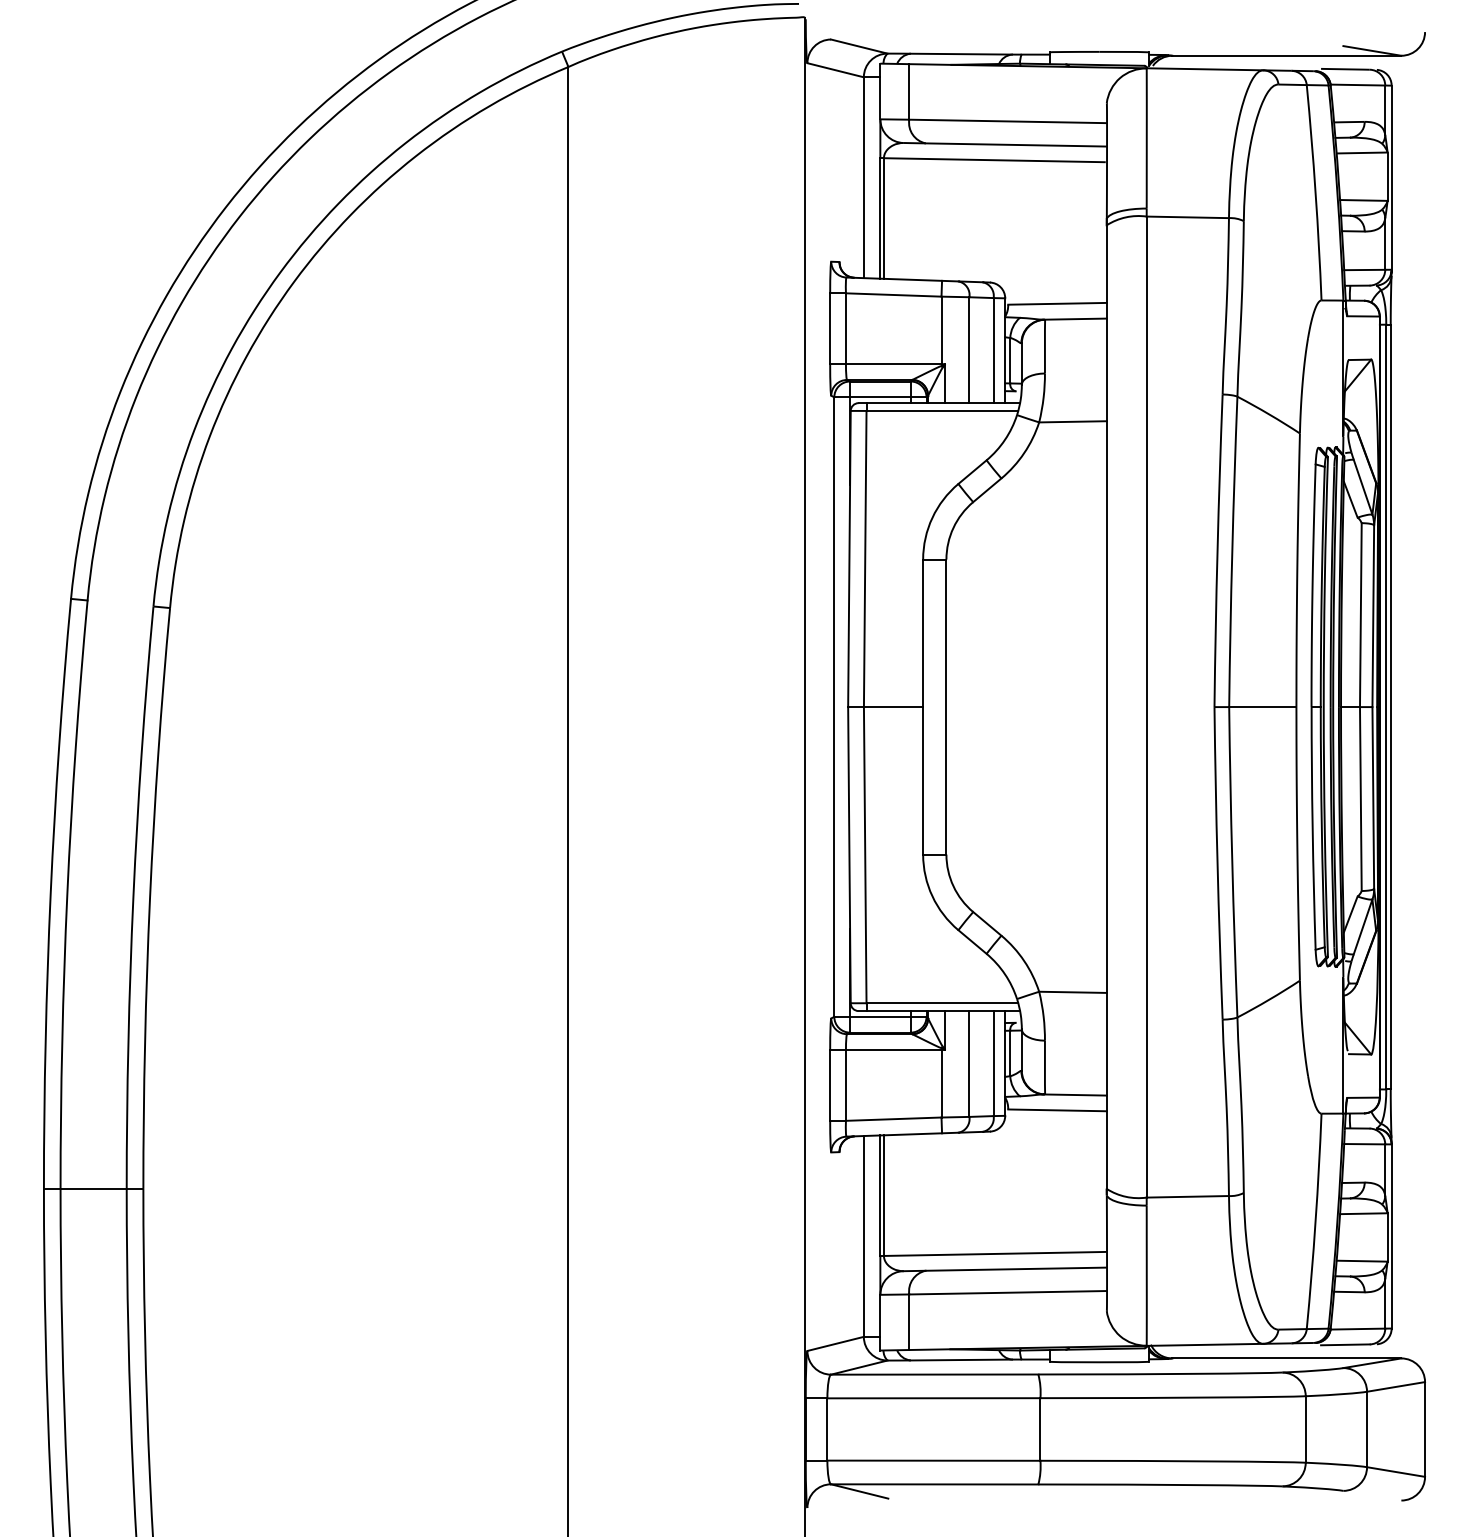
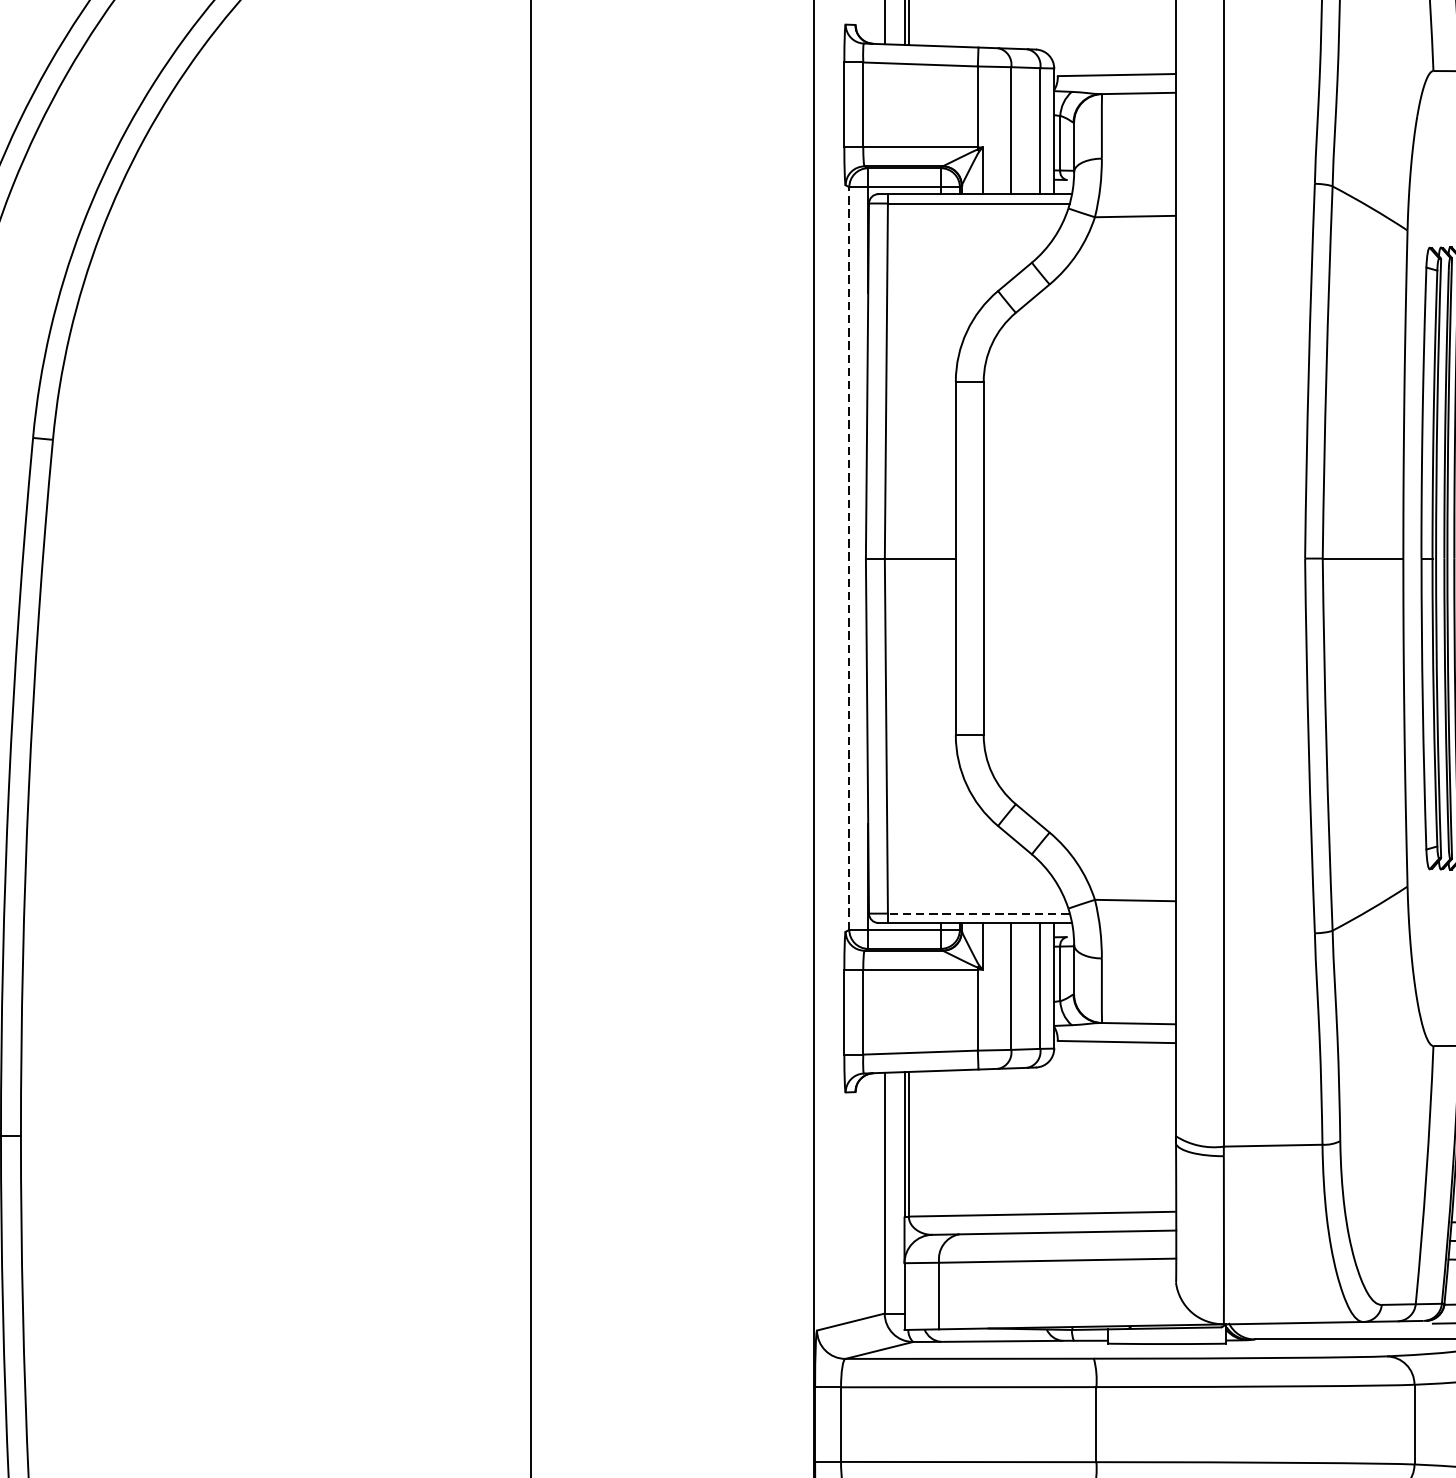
line: (834, 707) -> (849, 559), solid -> dashed
line: (942, 1003) -> (979, 913), solid -> dashed

